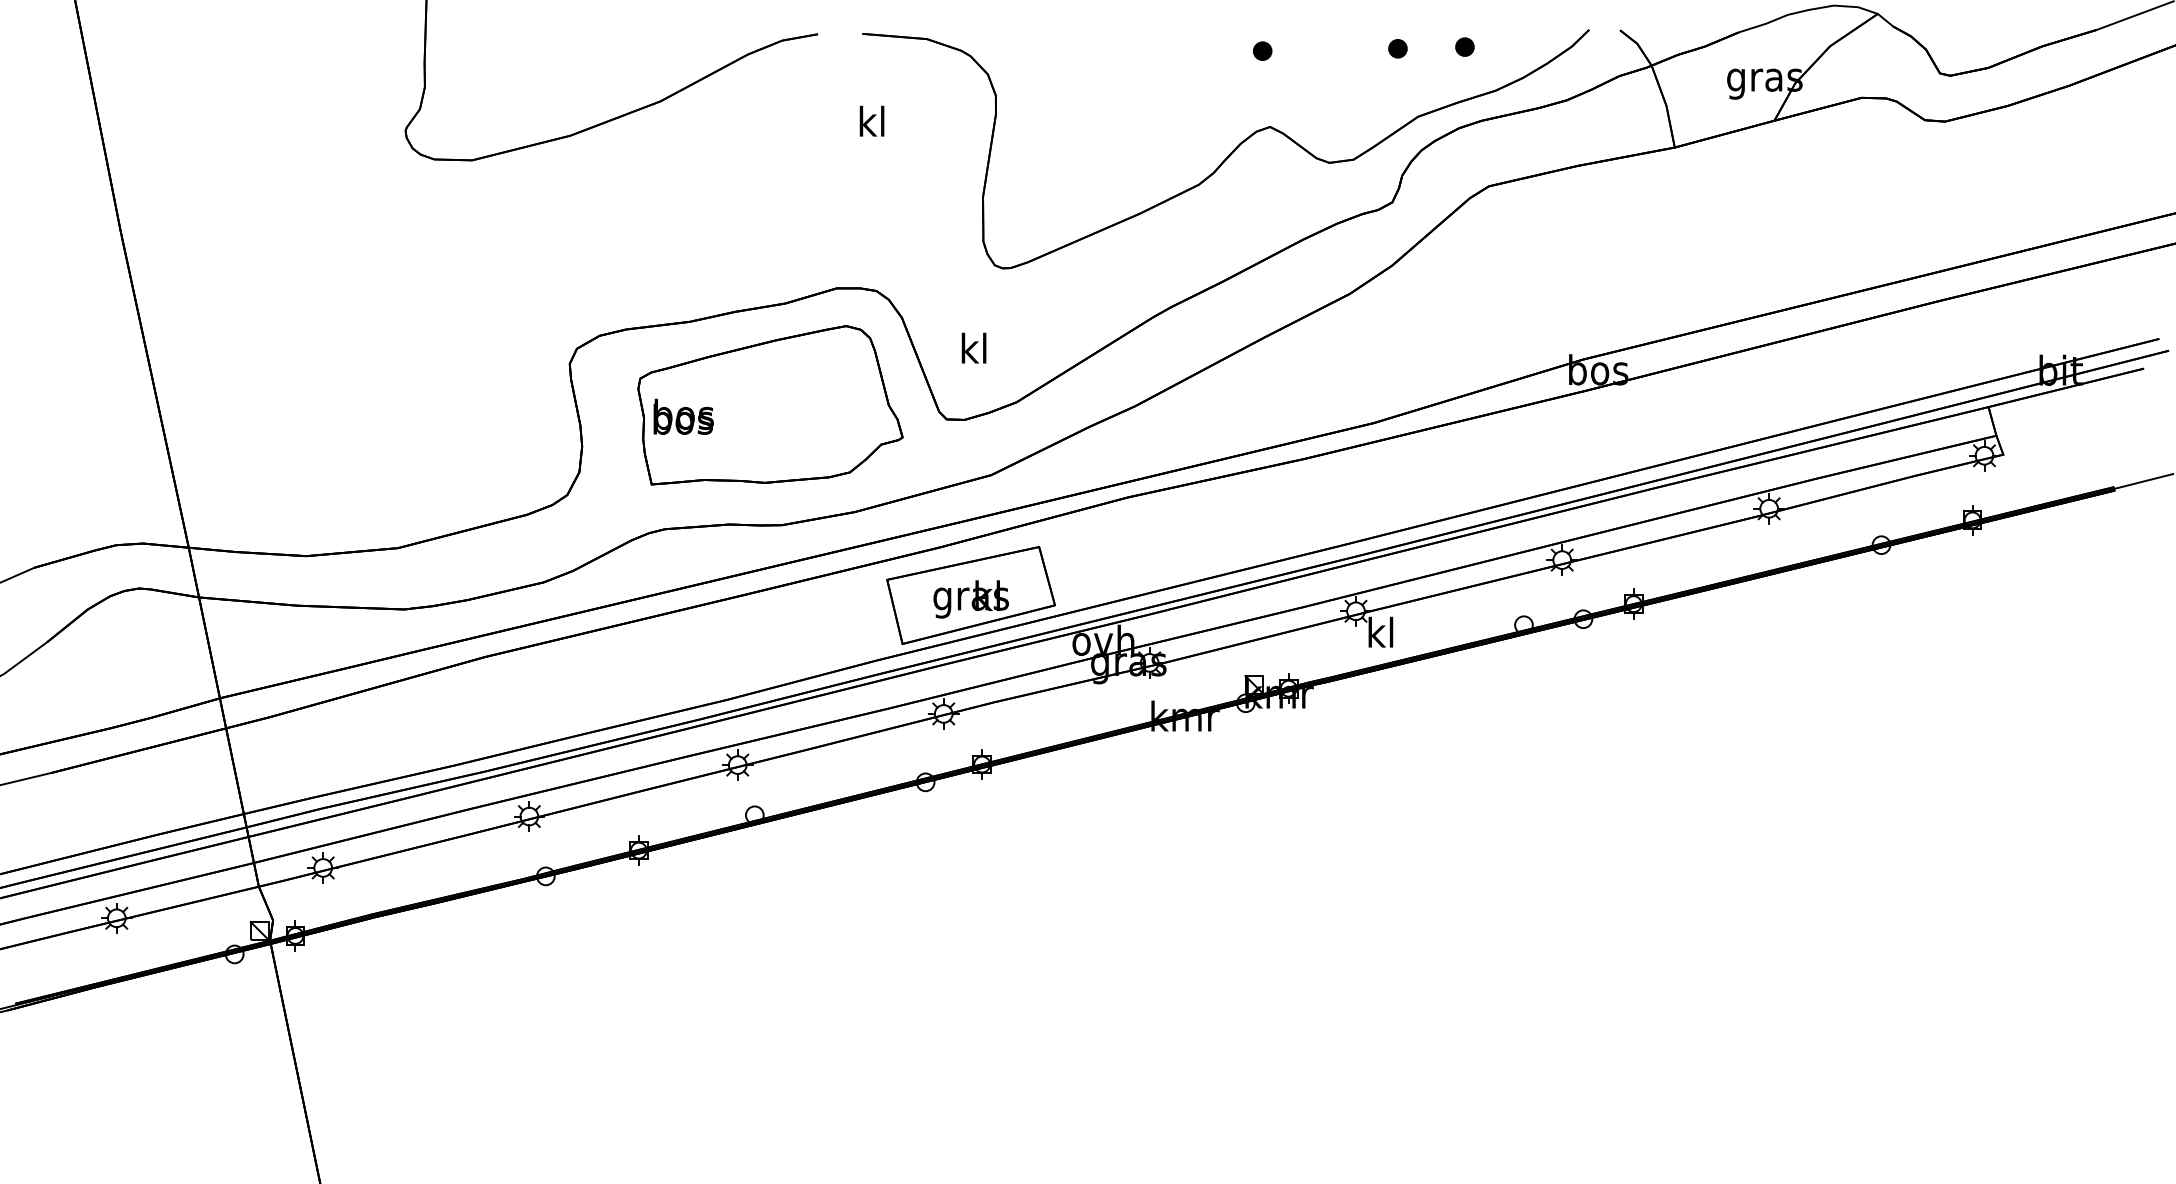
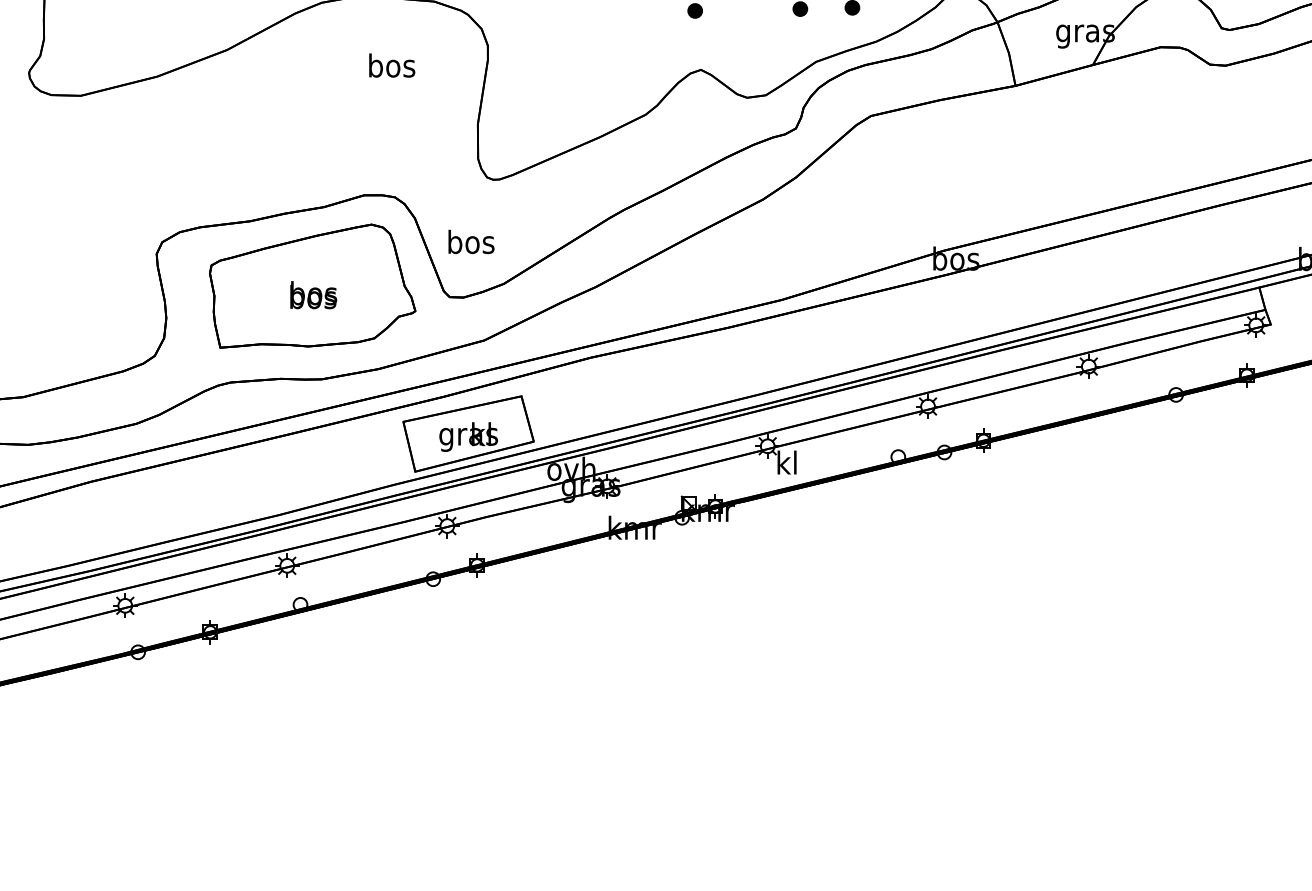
text: (872, 121) -> (391, 65), kl -> bos
text: (974, 348) -> (471, 242), kl -> bos
text: (683, 416) -> (313, 294), moved

